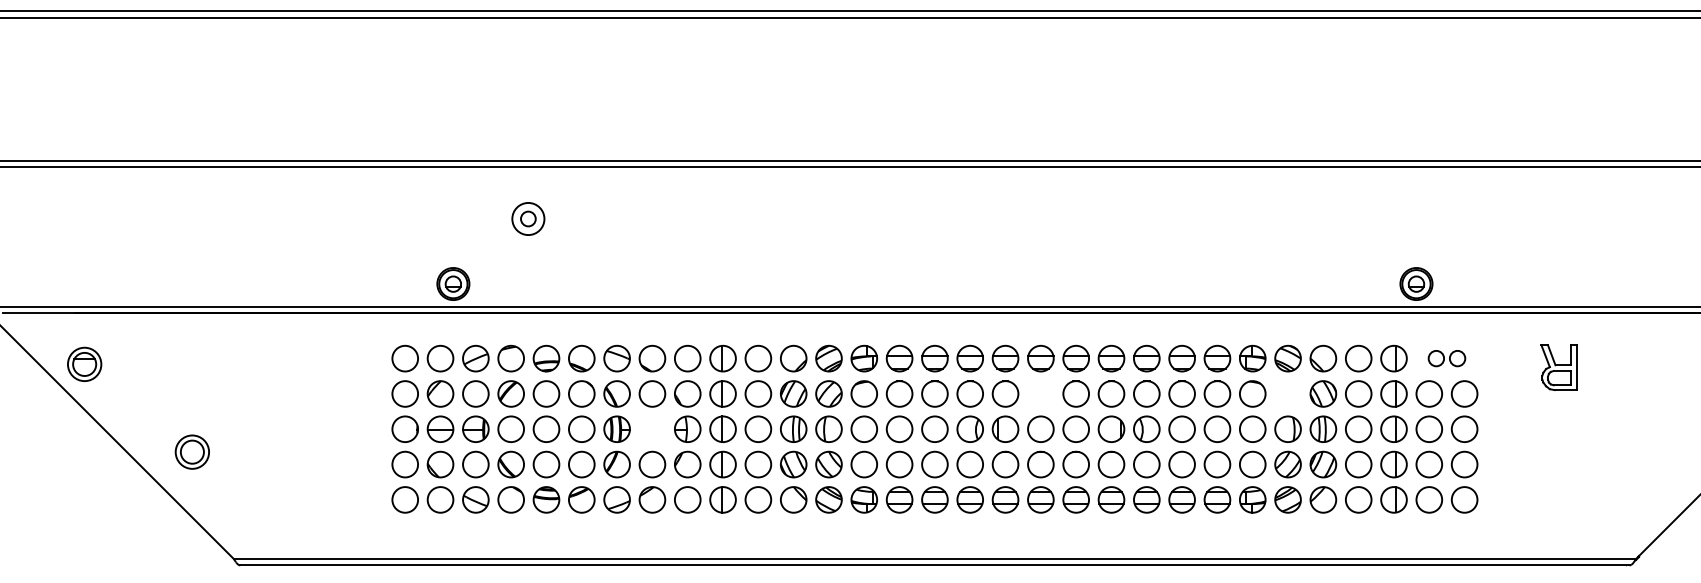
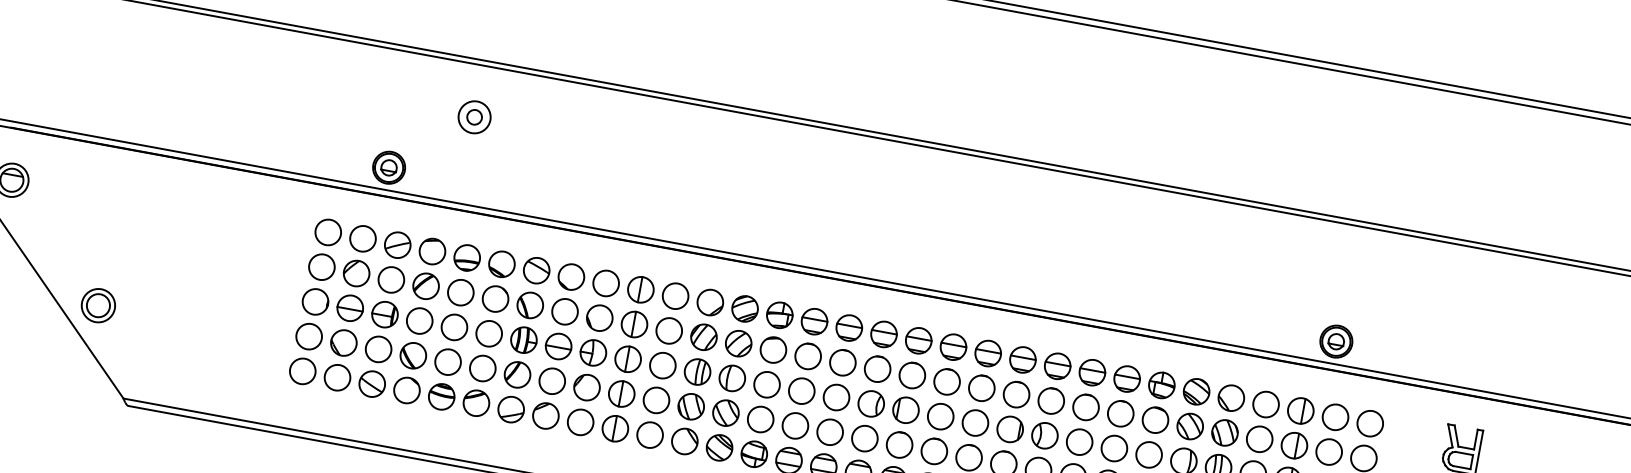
part: (1446, 358) -> (1352, 420), size x1.67
circle: (1040, 393) -> (946, 381), added
part: (1287, 393) -> (1189, 425), added
part: (652, 428) -> (558, 345), added
part: (191, 451) -> (97, 304), moved

